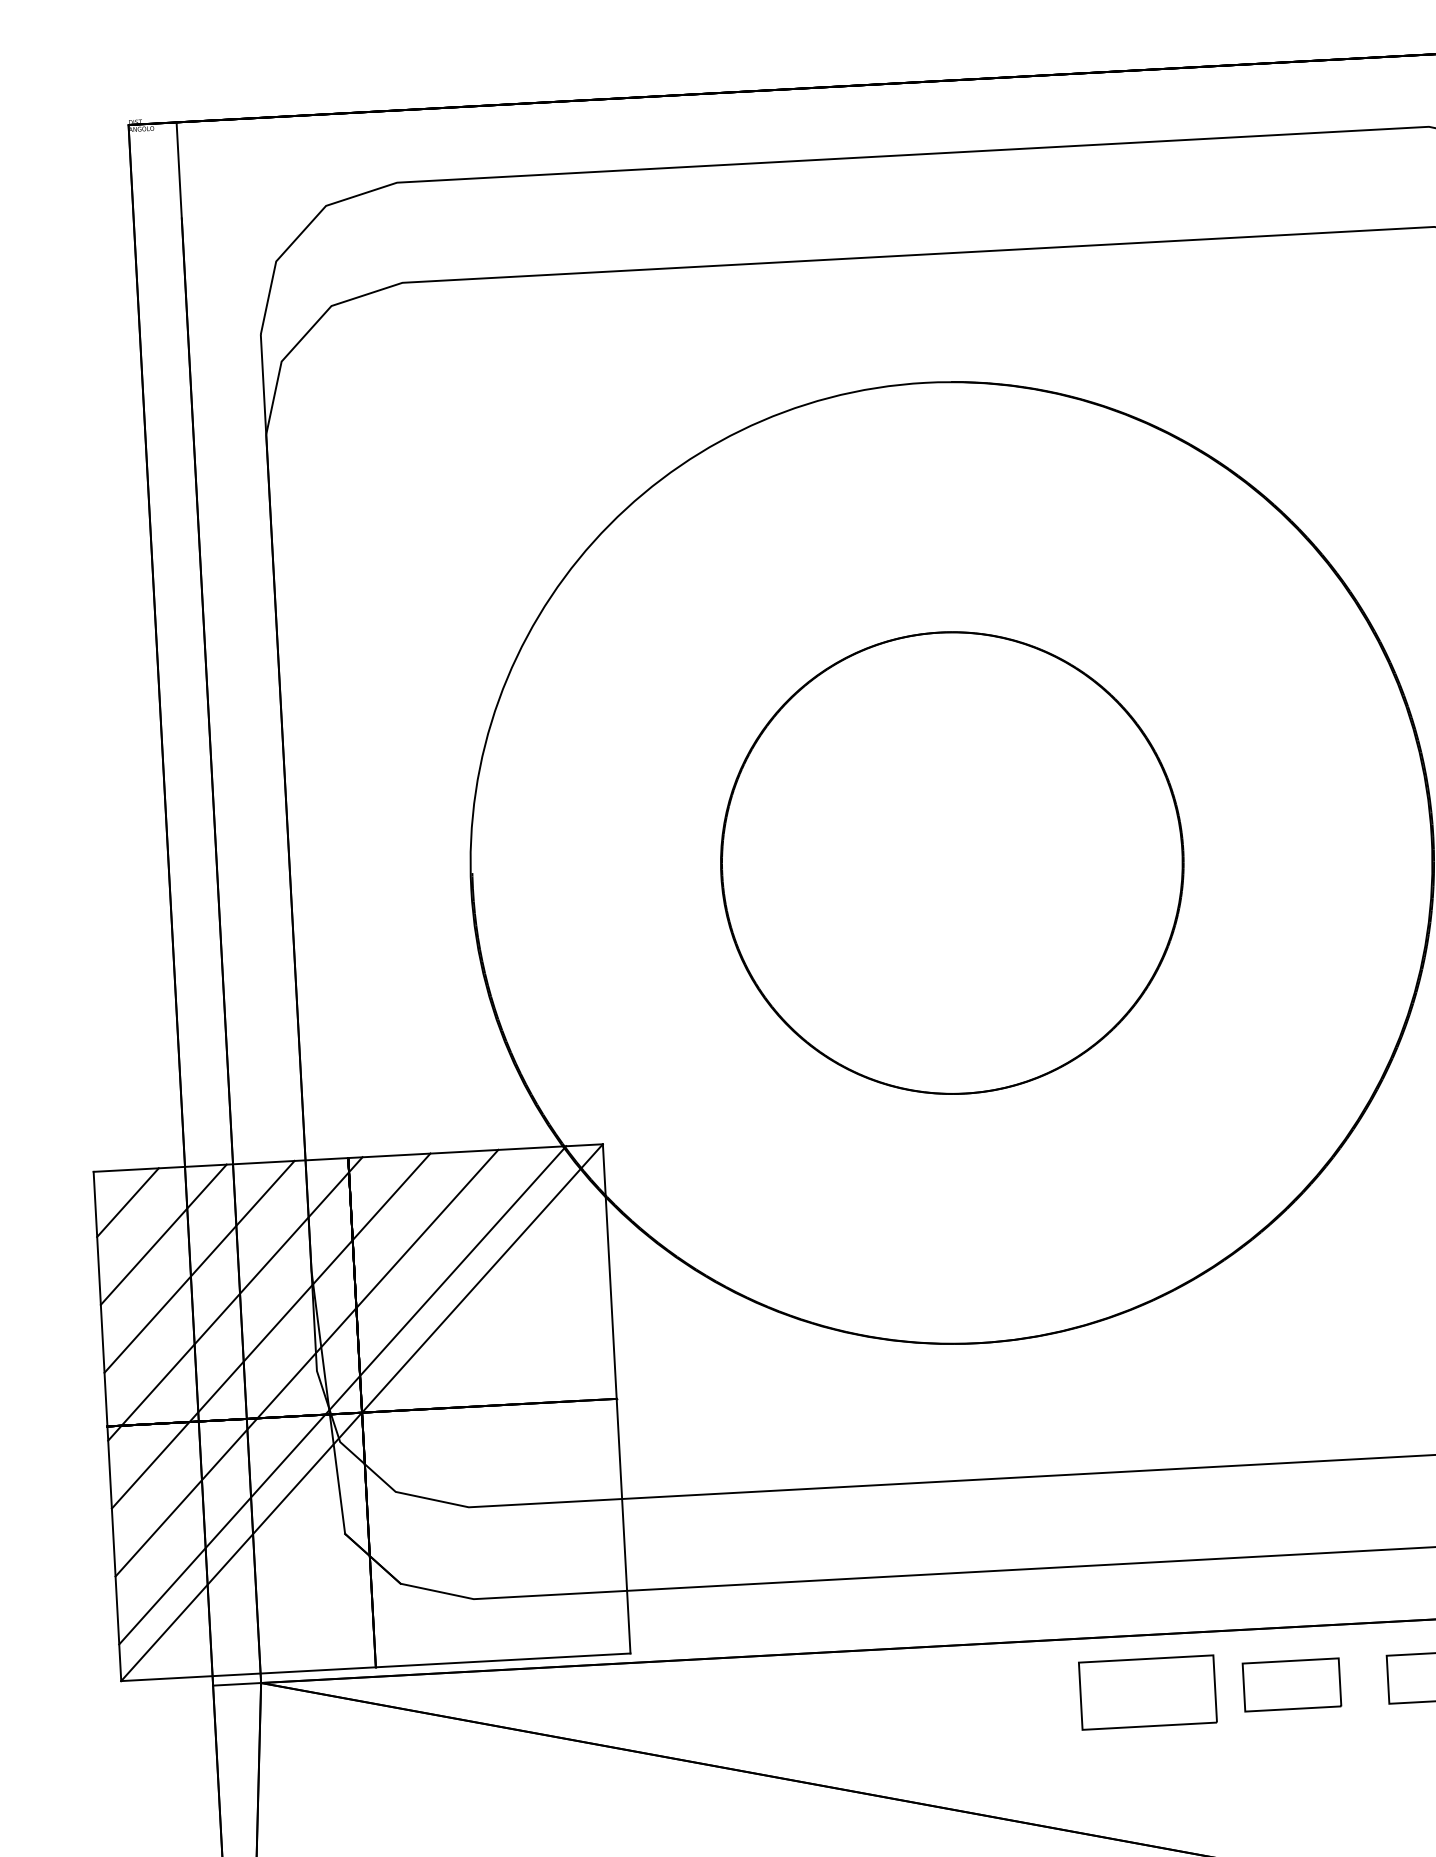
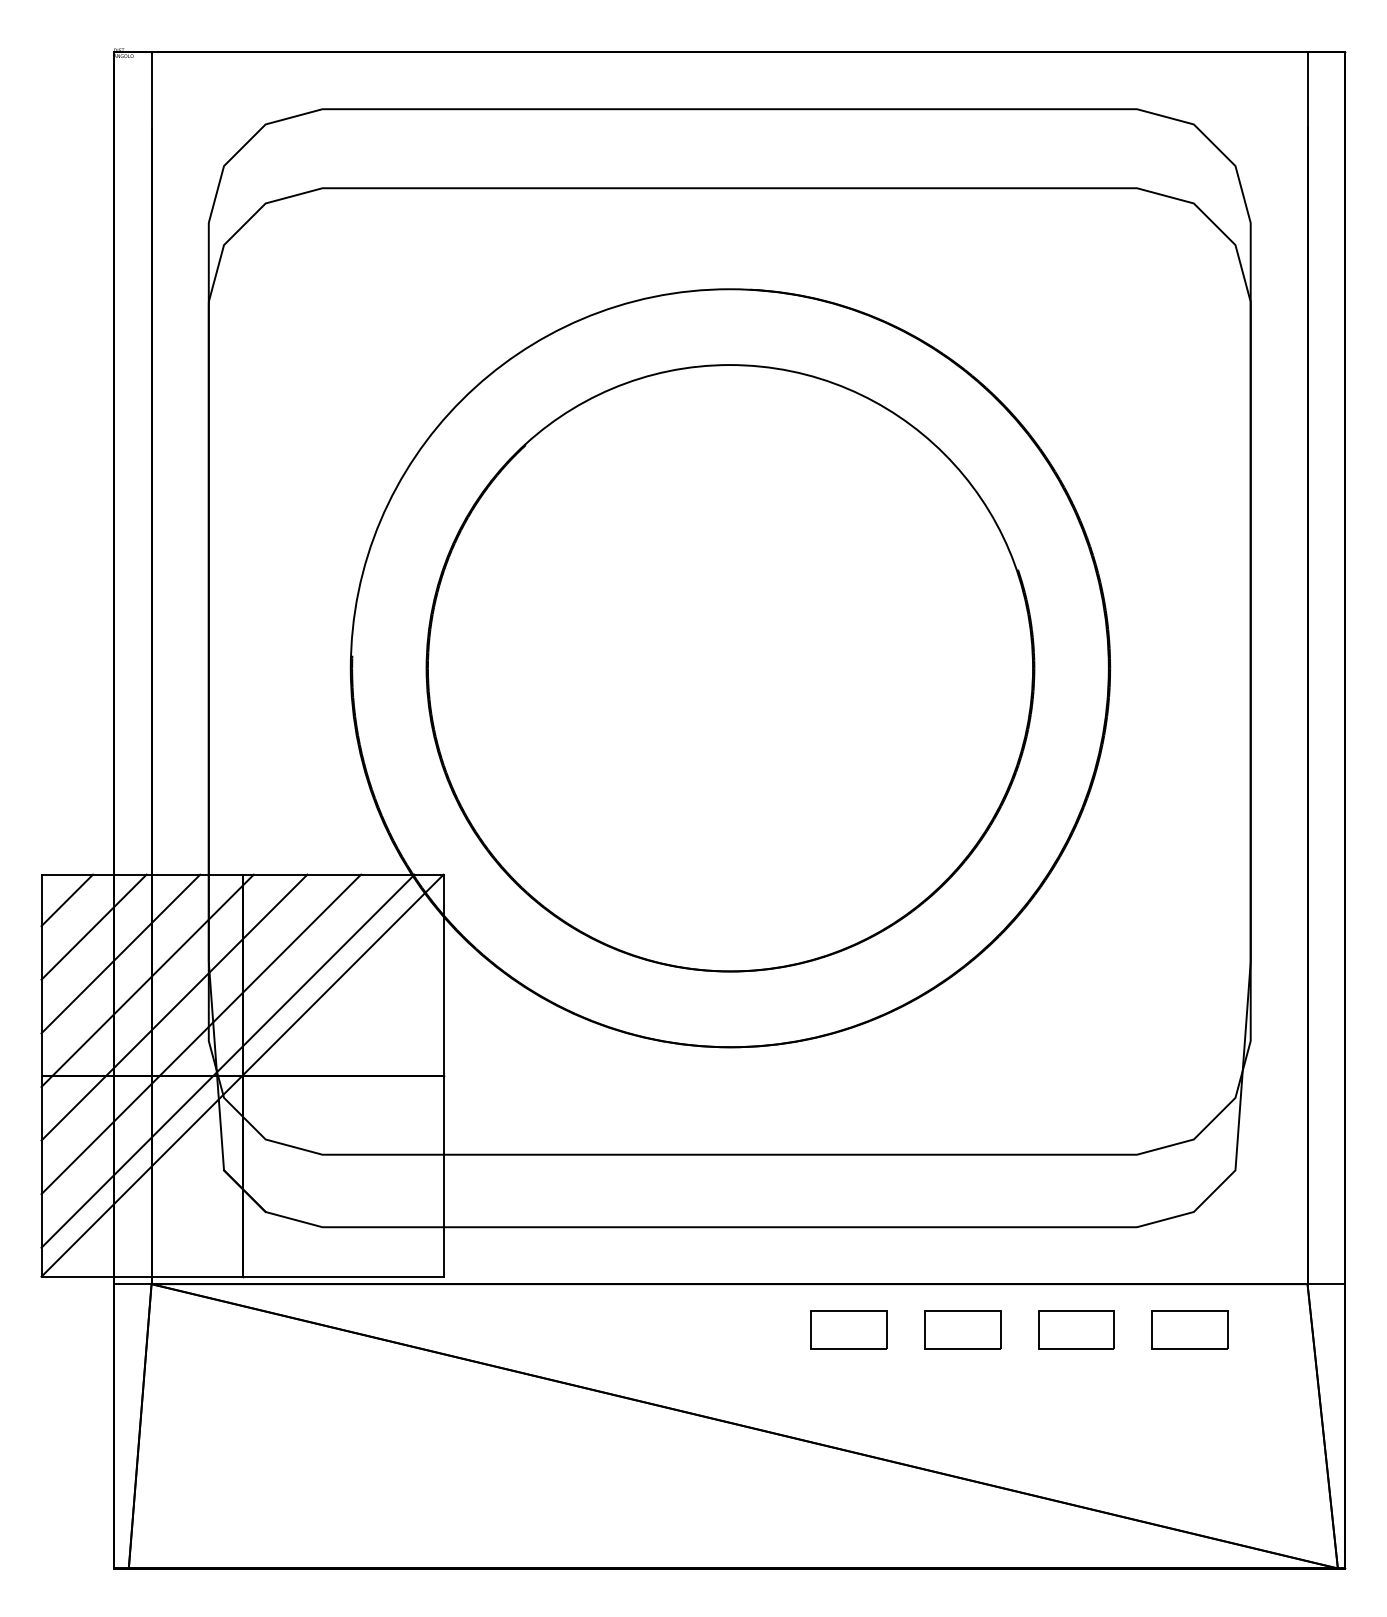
part: (952, 863) -> (730, 668), size x1.67
part: (1147, 1692) -> (848, 1329), size x0.71

